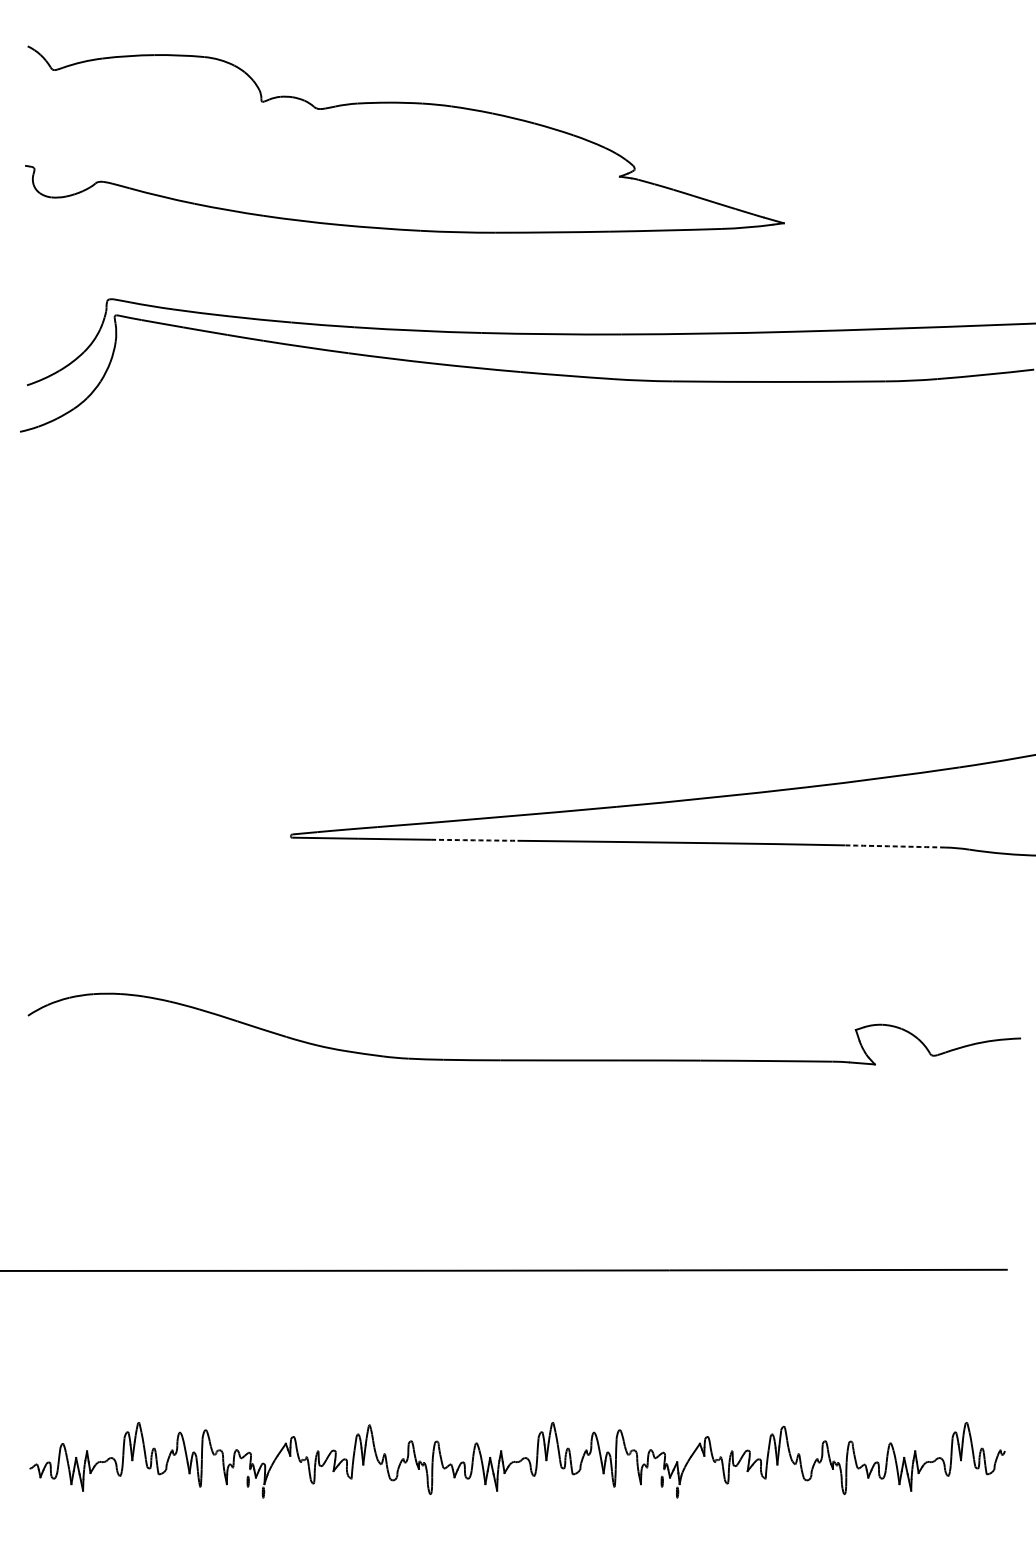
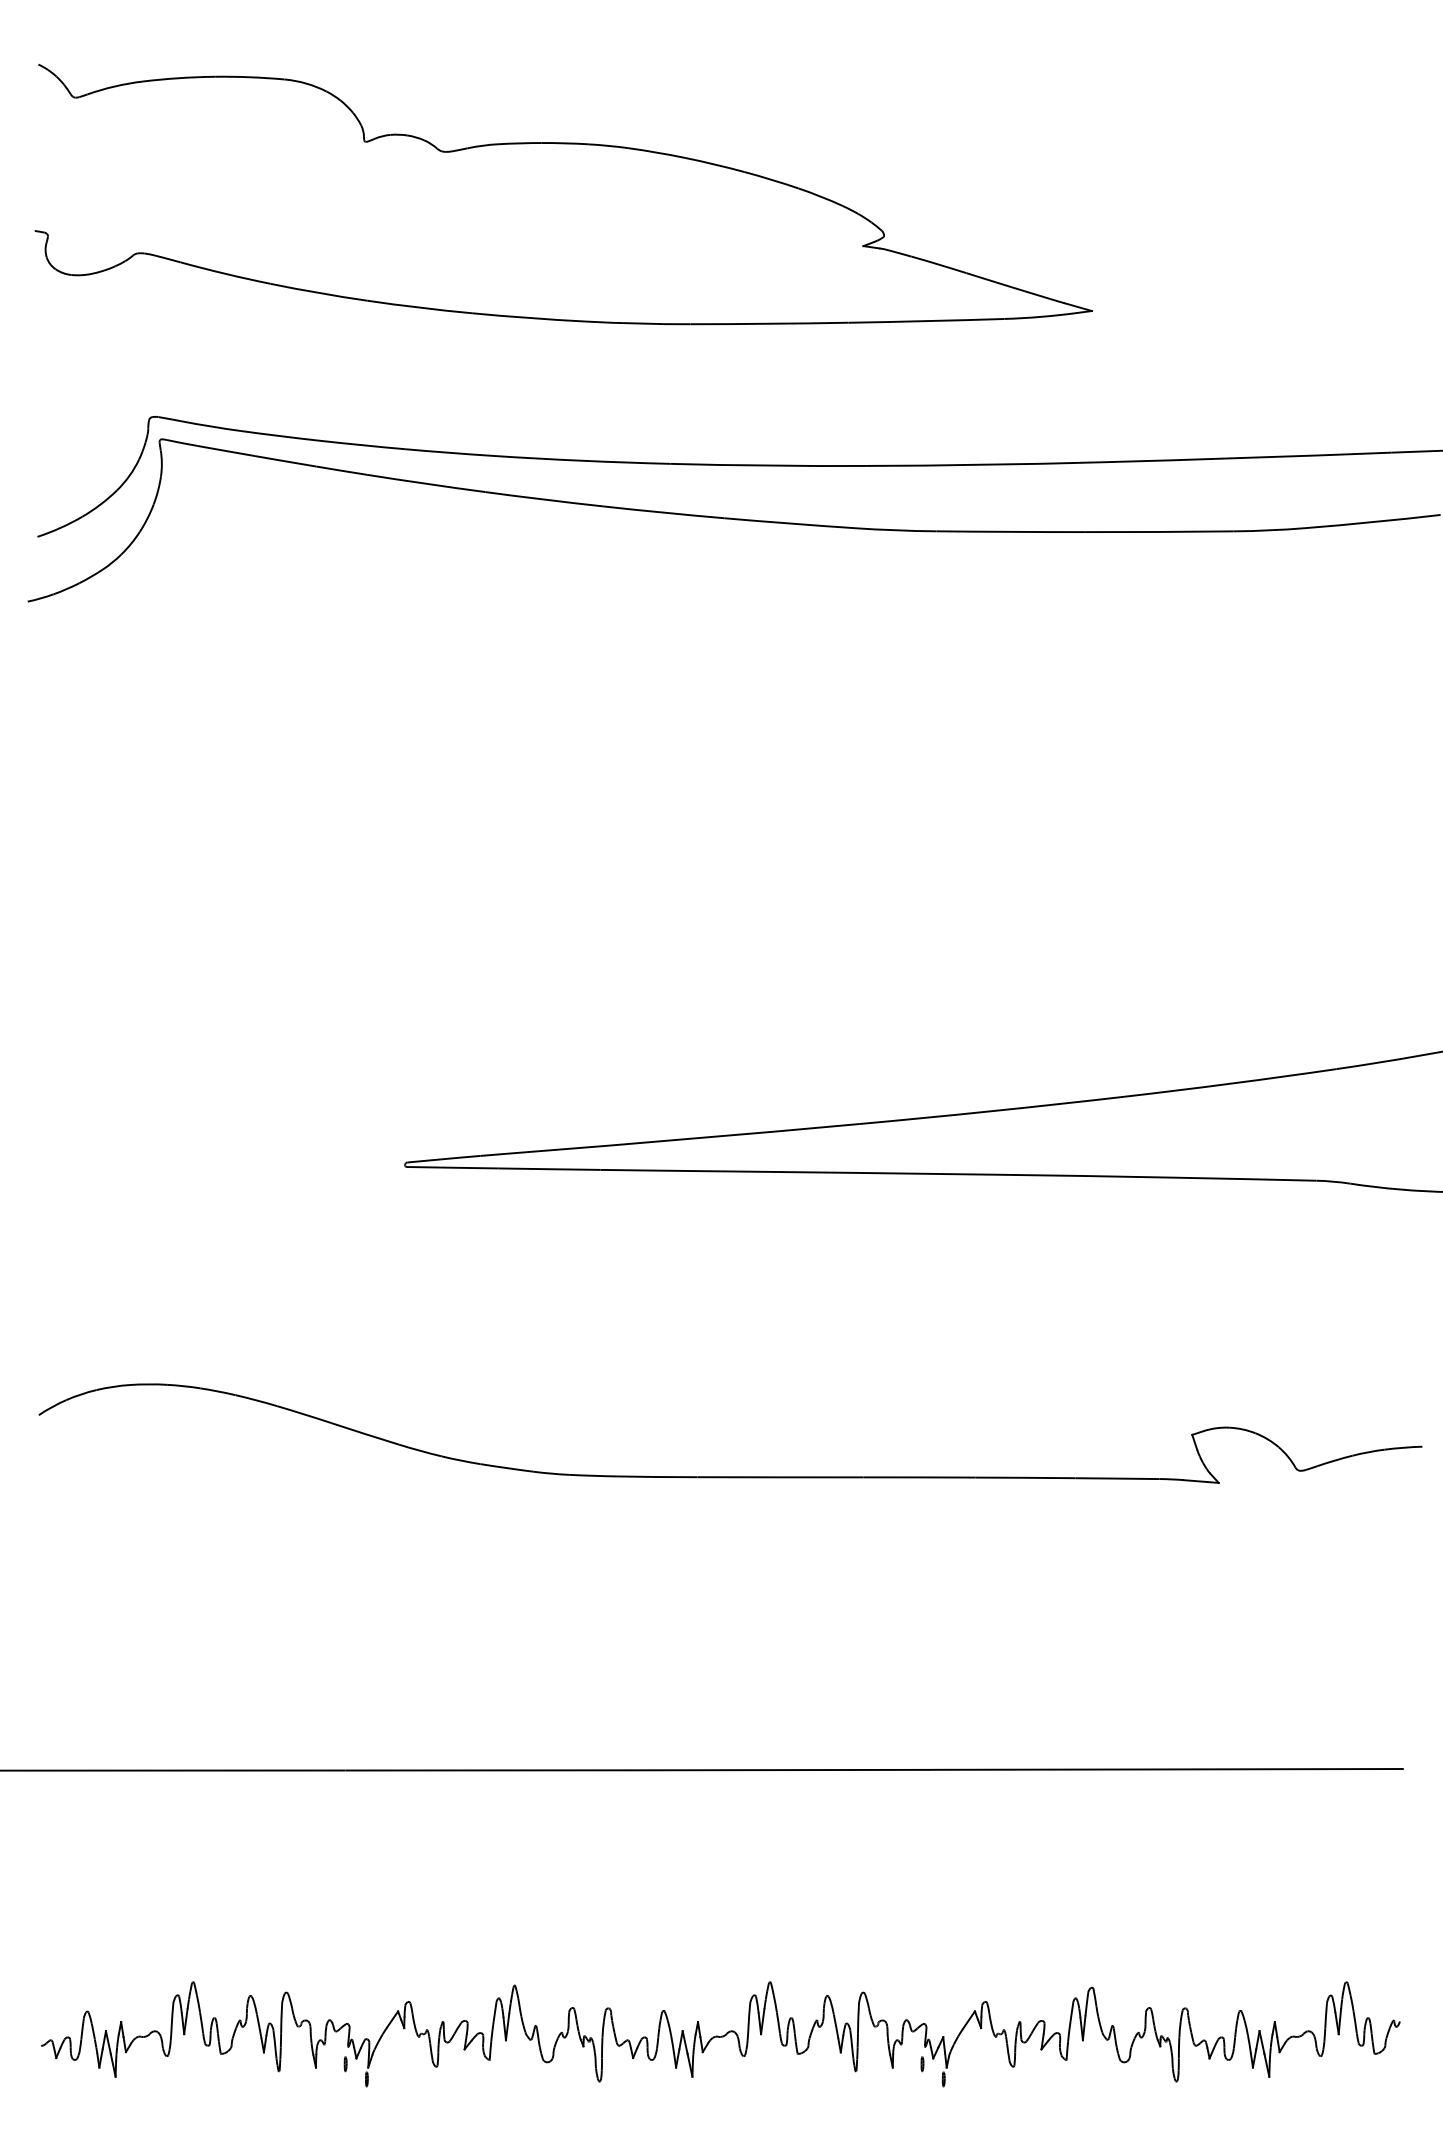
arc: (474, 840) -> (660, 1170), dashed -> solid
arc: (894, 846) -> (1246, 1179), dashed -> solid

